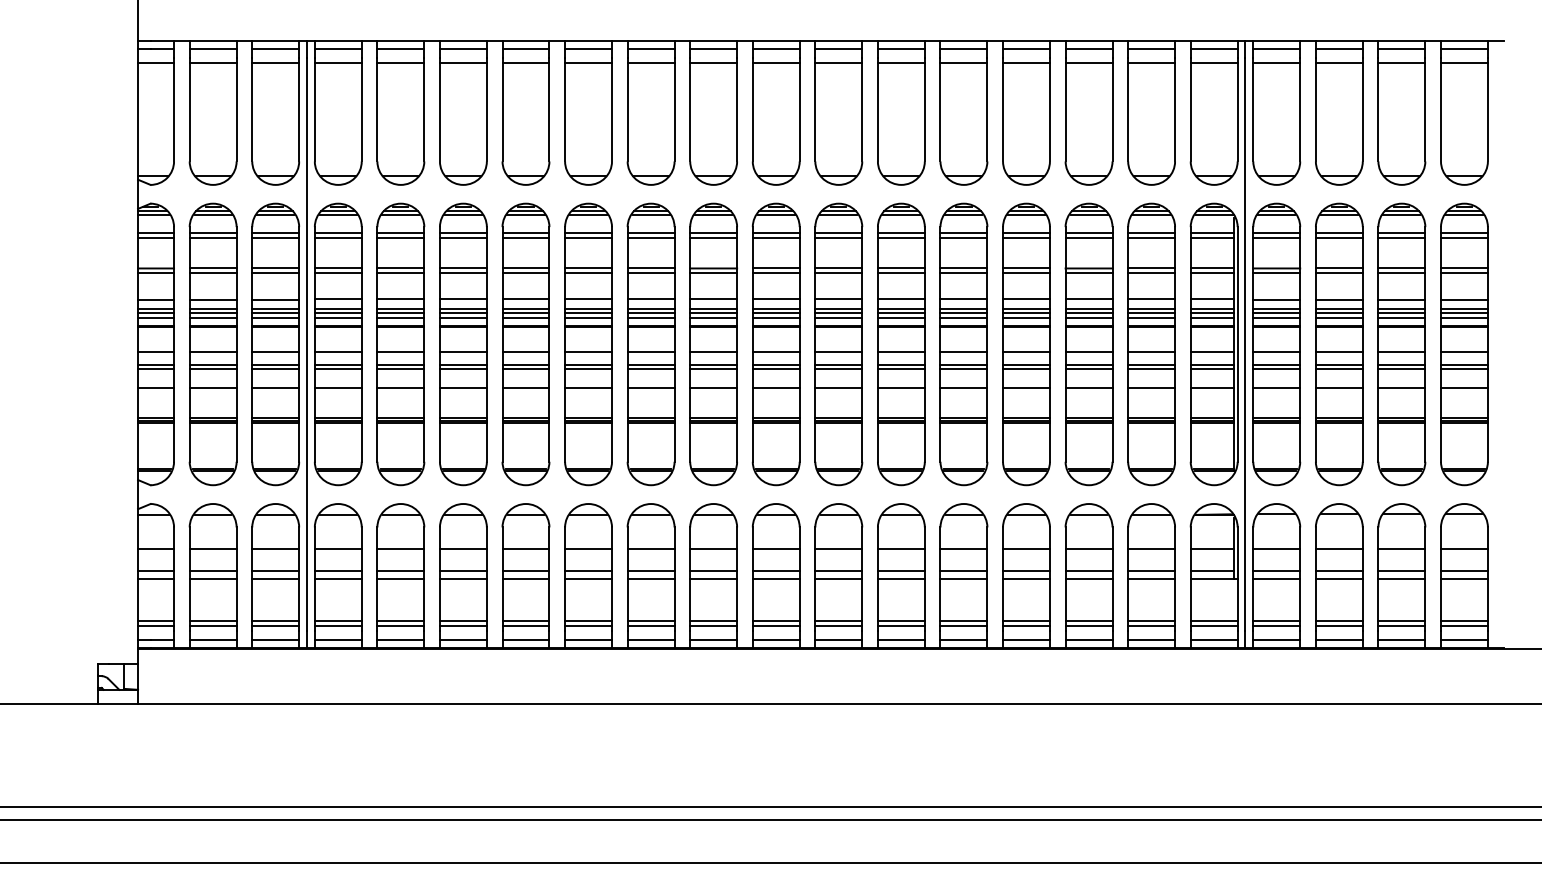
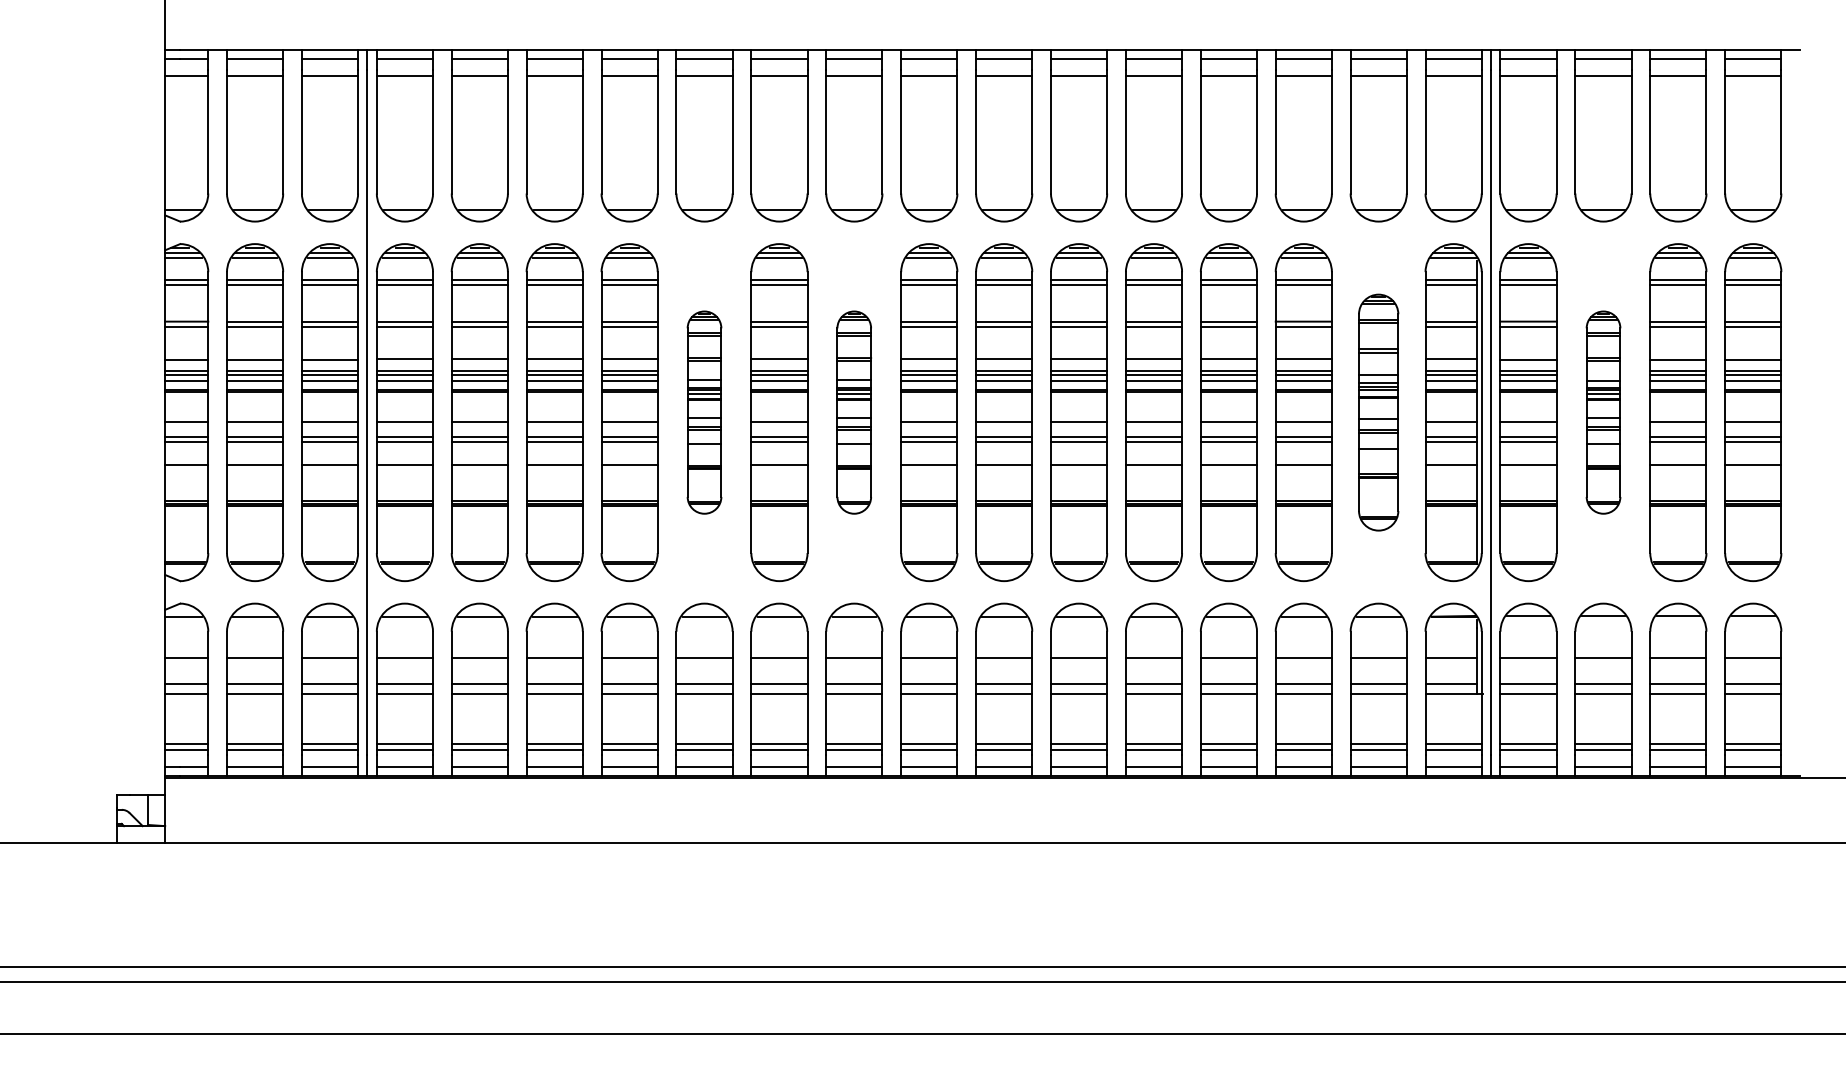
part: (588, 344) -> (704, 412), size x0.6
part: (713, 344) -> (854, 412), size x0.6
part: (1151, 344) -> (1378, 412), size x0.7
part: (1339, 344) -> (1603, 412), size x0.6

